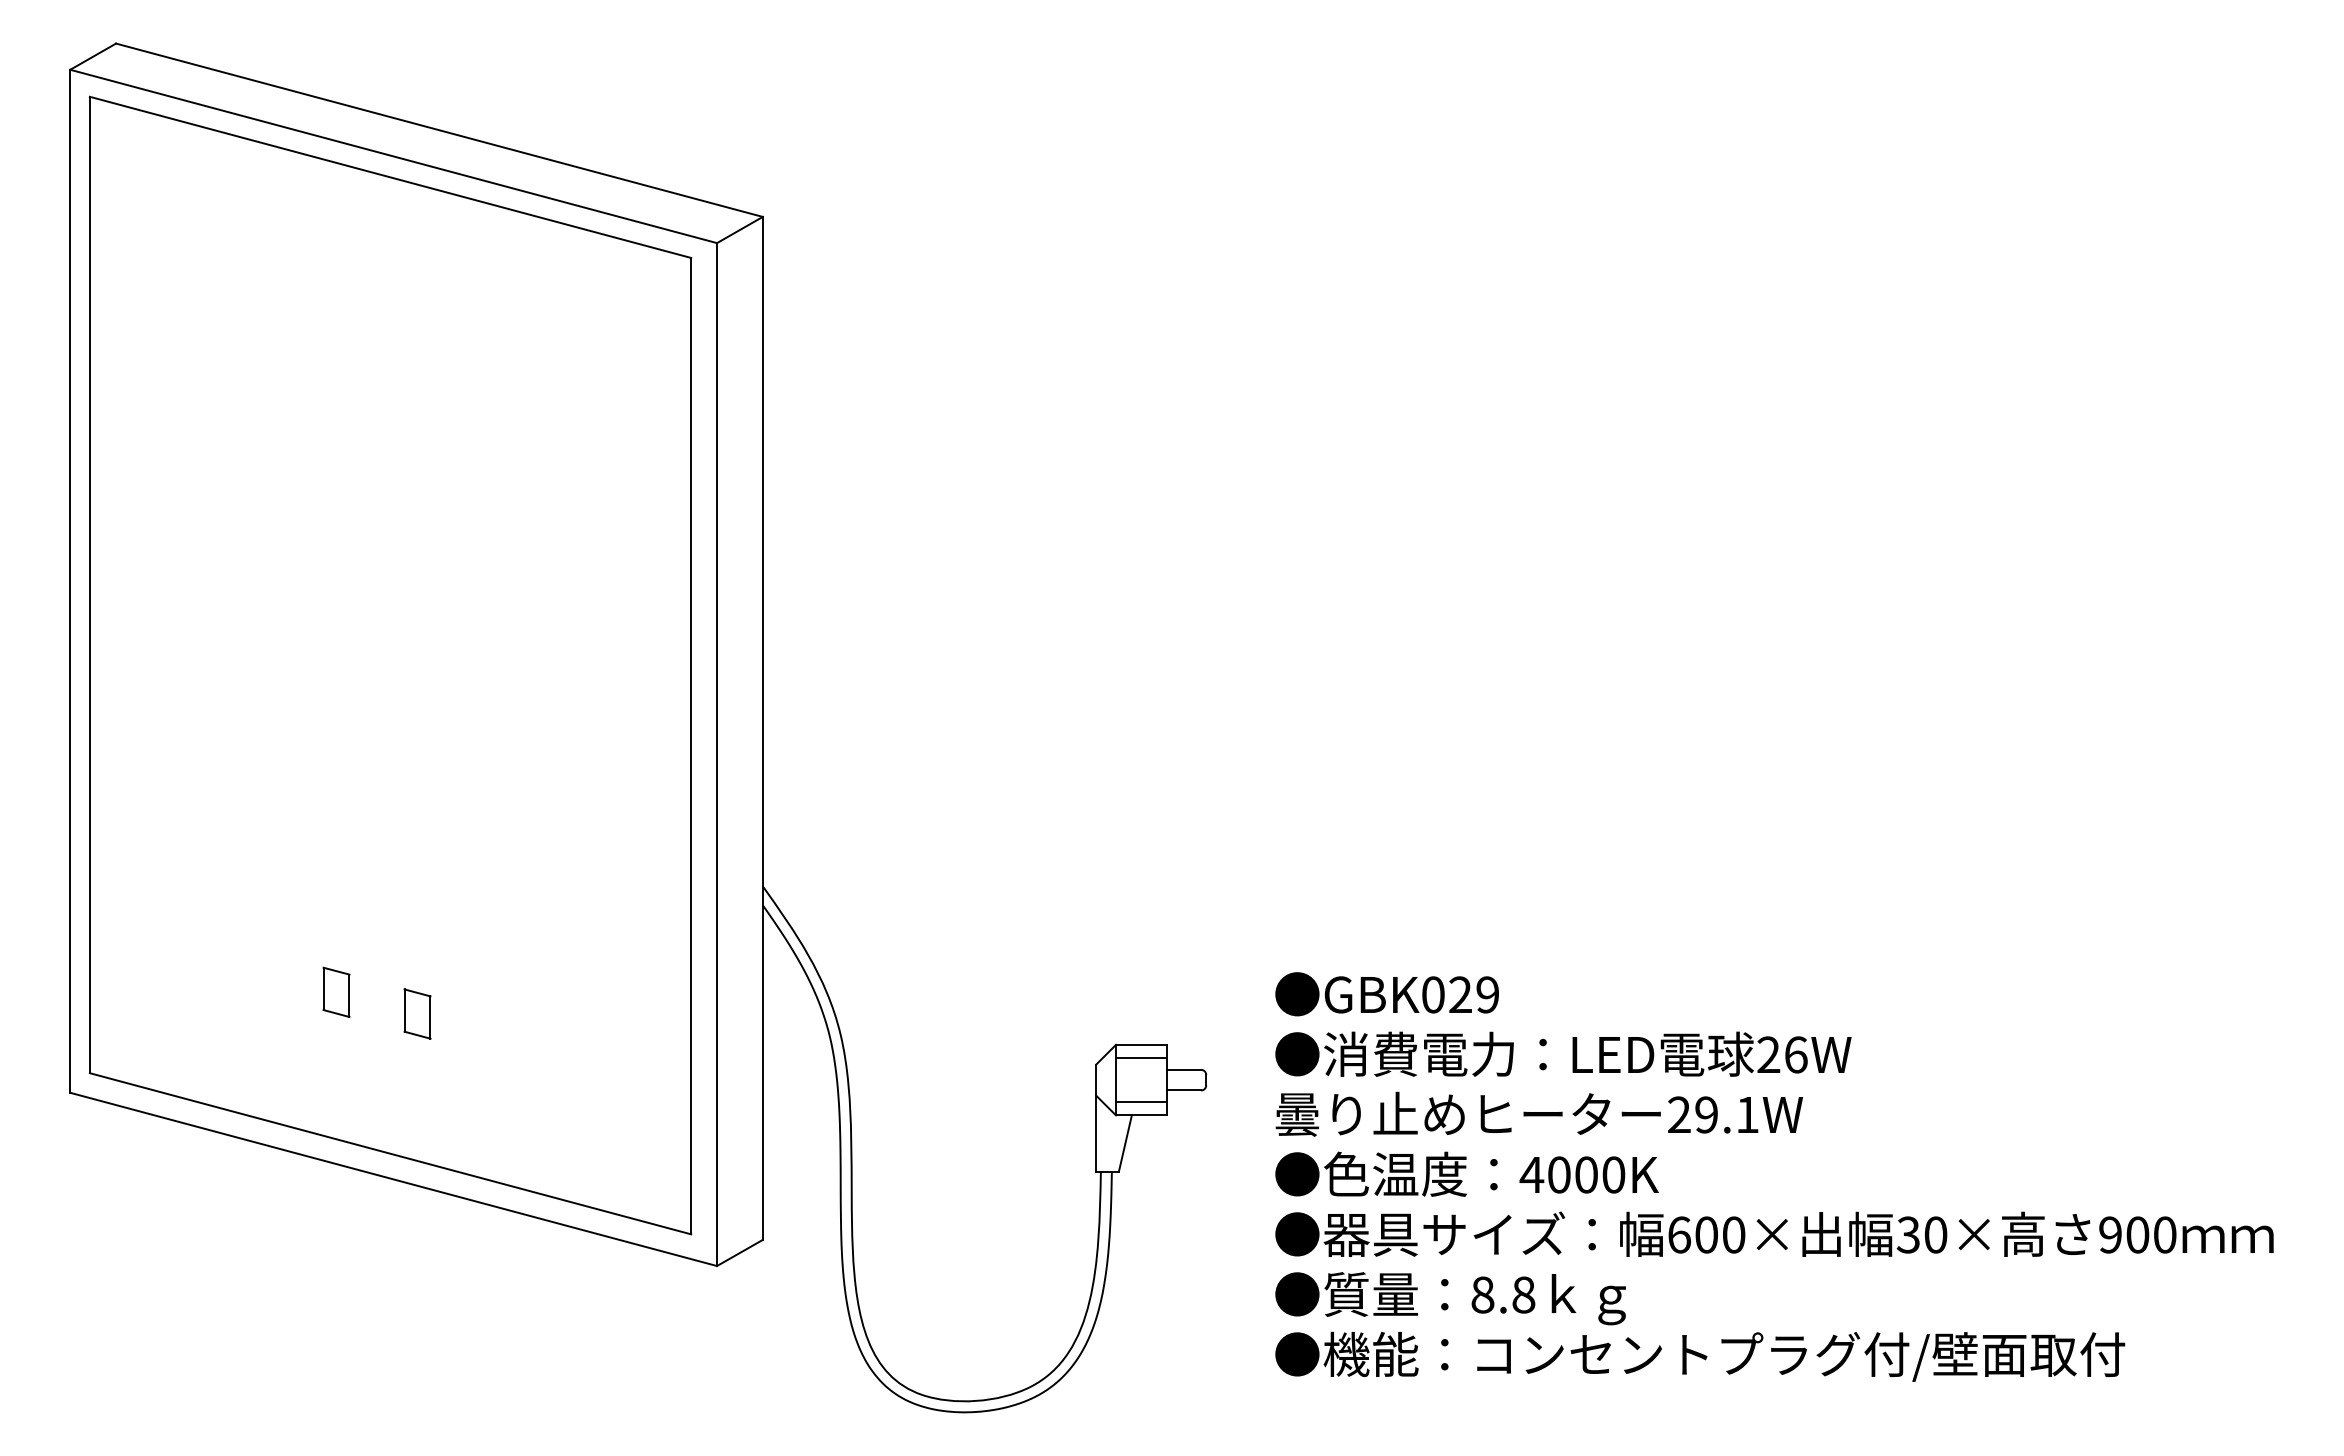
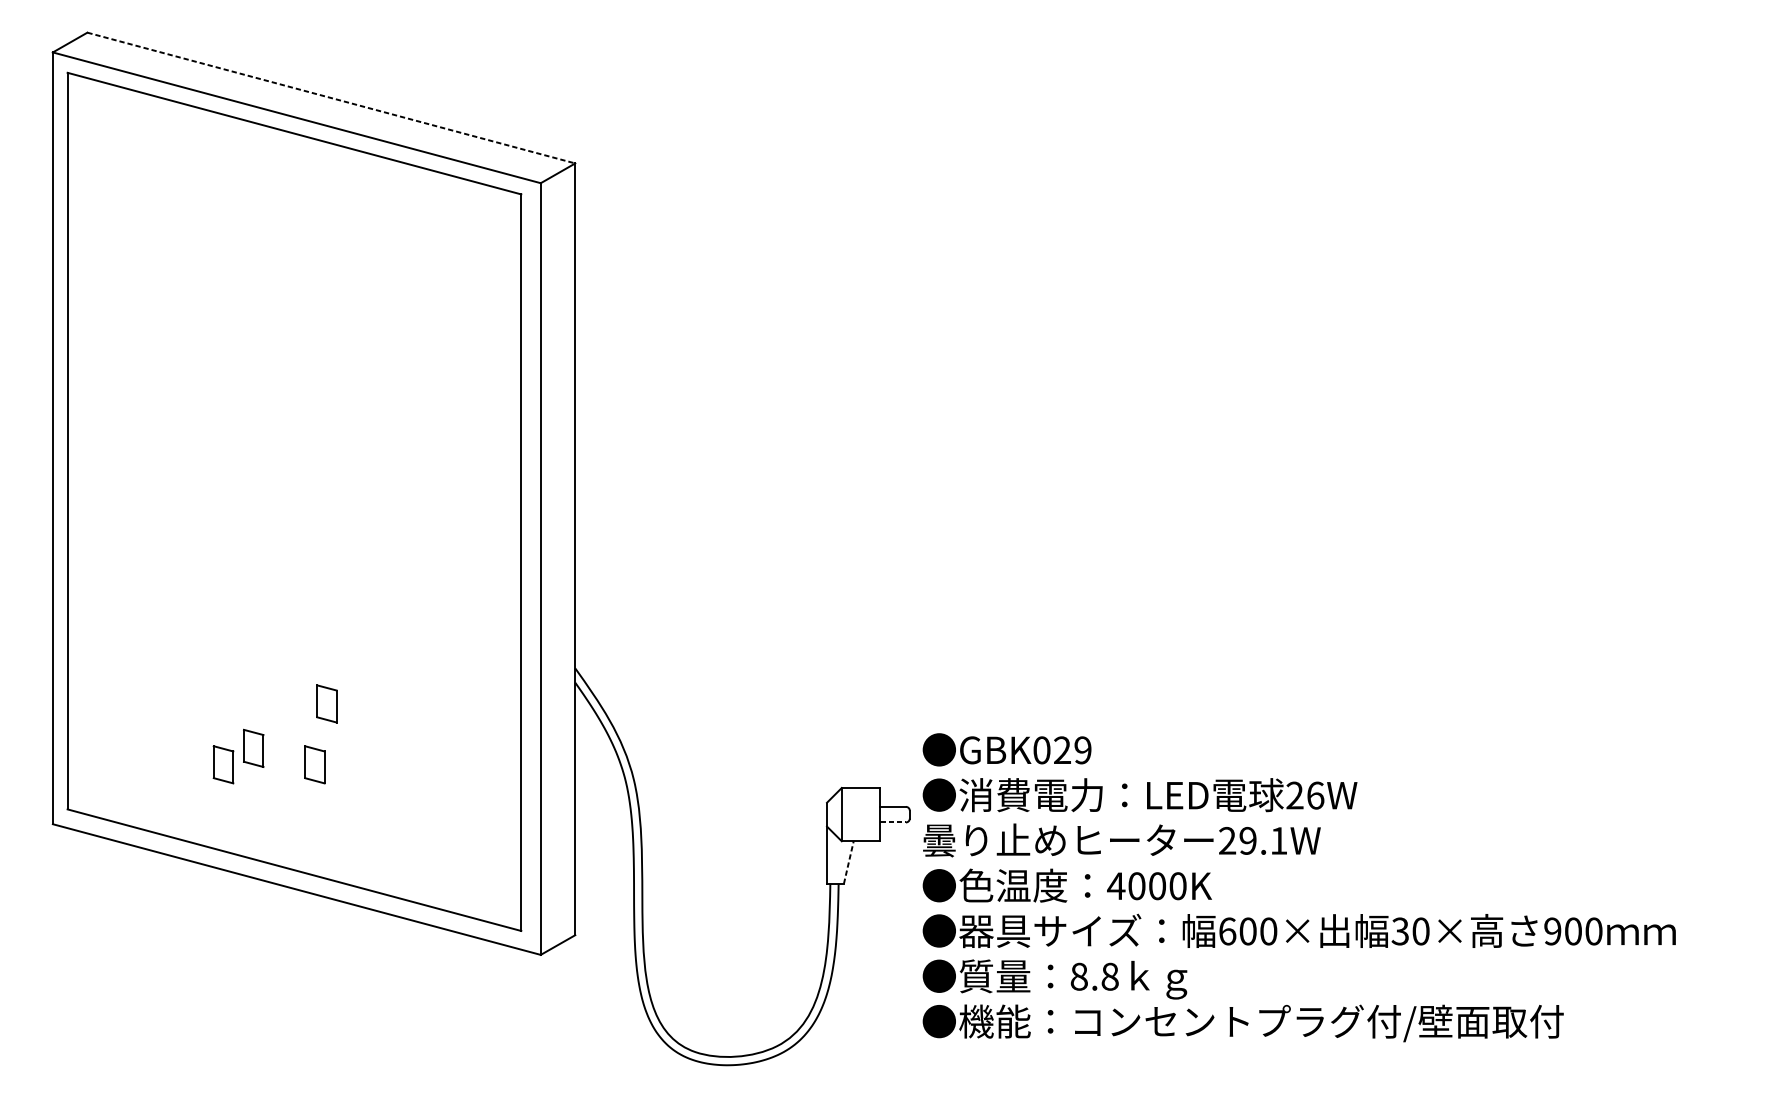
line: (439, 130) -> (331, 98), solid -> dashed
part: (433, 932) -> (326, 703), added
part: (296, 1013) -> (223, 764), added
line: (1141, 1058) -> (860, 798), removed
line: (1184, 1090) -> (893, 822), solid -> dashed
line: (1141, 1102) -> (860, 831), removed
line: (1125, 1143) -> (848, 862), solid -> dashed
text: (1774, 1176) -> (1299, 887), moved

